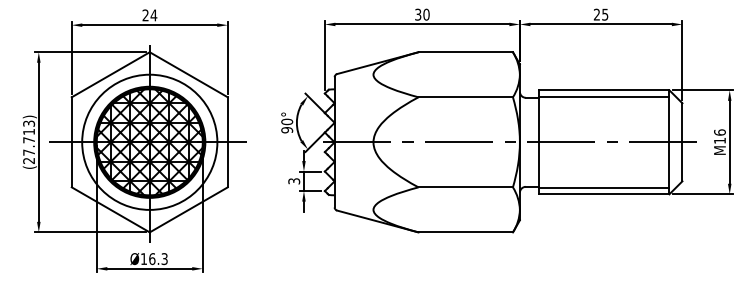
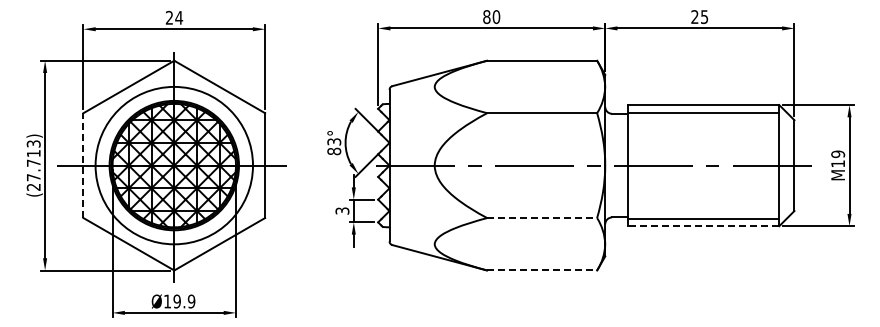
text: (417, 14) -> (486, 16), 30 -> 80
text: (287, 125) -> (334, 146), 90° -> 83°
text: (720, 132) -> (838, 154), M16 -> M19
line: (71, 142) -> (83, 165), solid -> dashed
line: (466, 187) -> (542, 218), solid -> dashed
line: (604, 194) -> (703, 226), solid -> dashed
line: (466, 232) -> (542, 270), solid -> dashed
text: (158, 259) -> (184, 301), Ø16.3 -> Ø19.9

